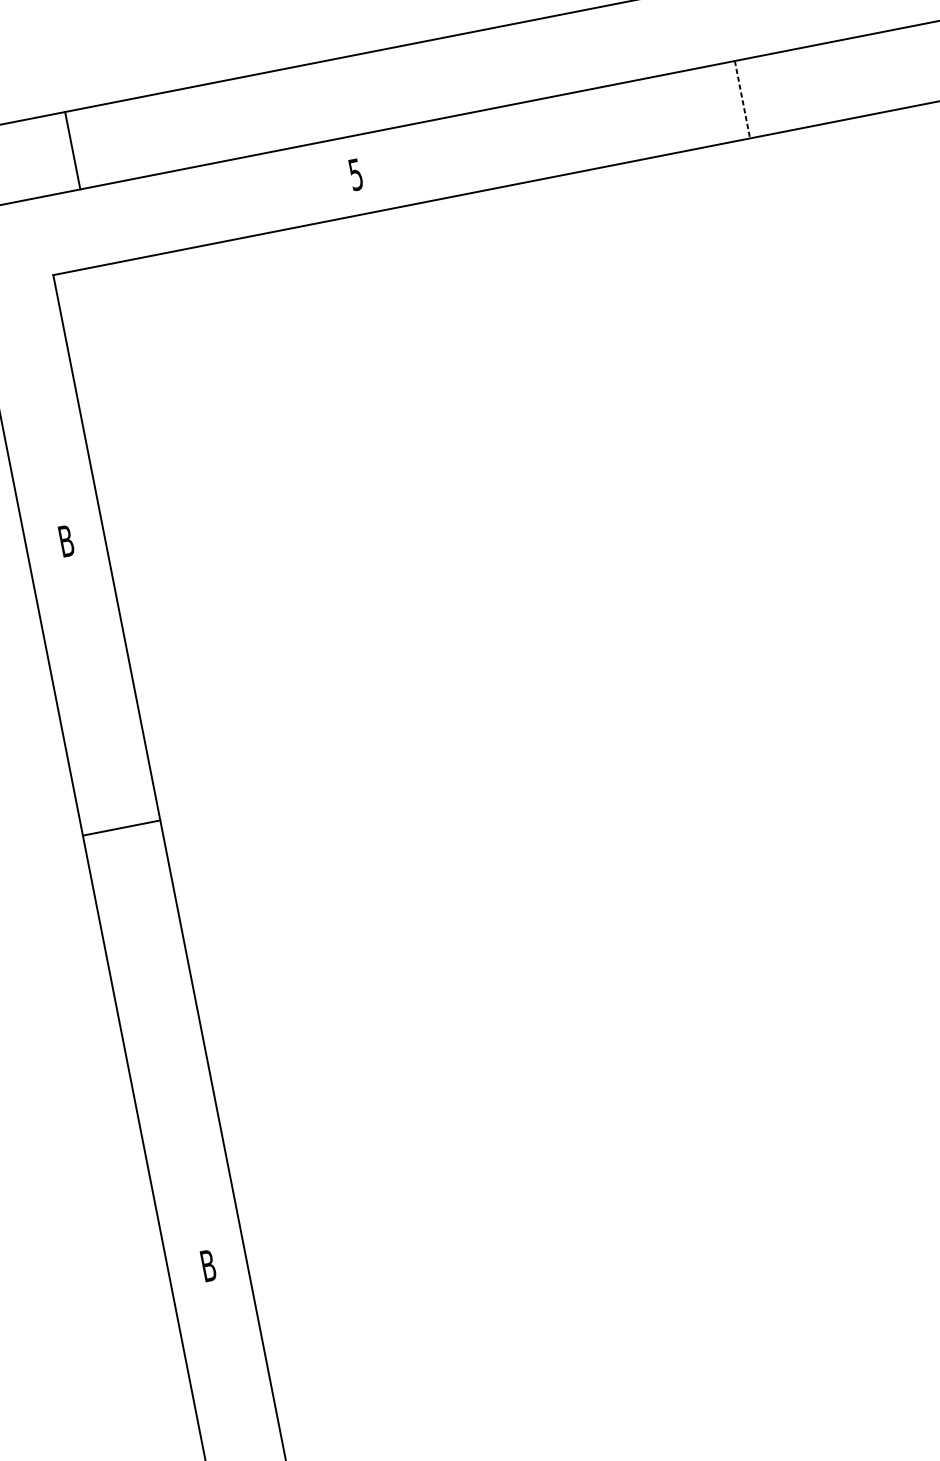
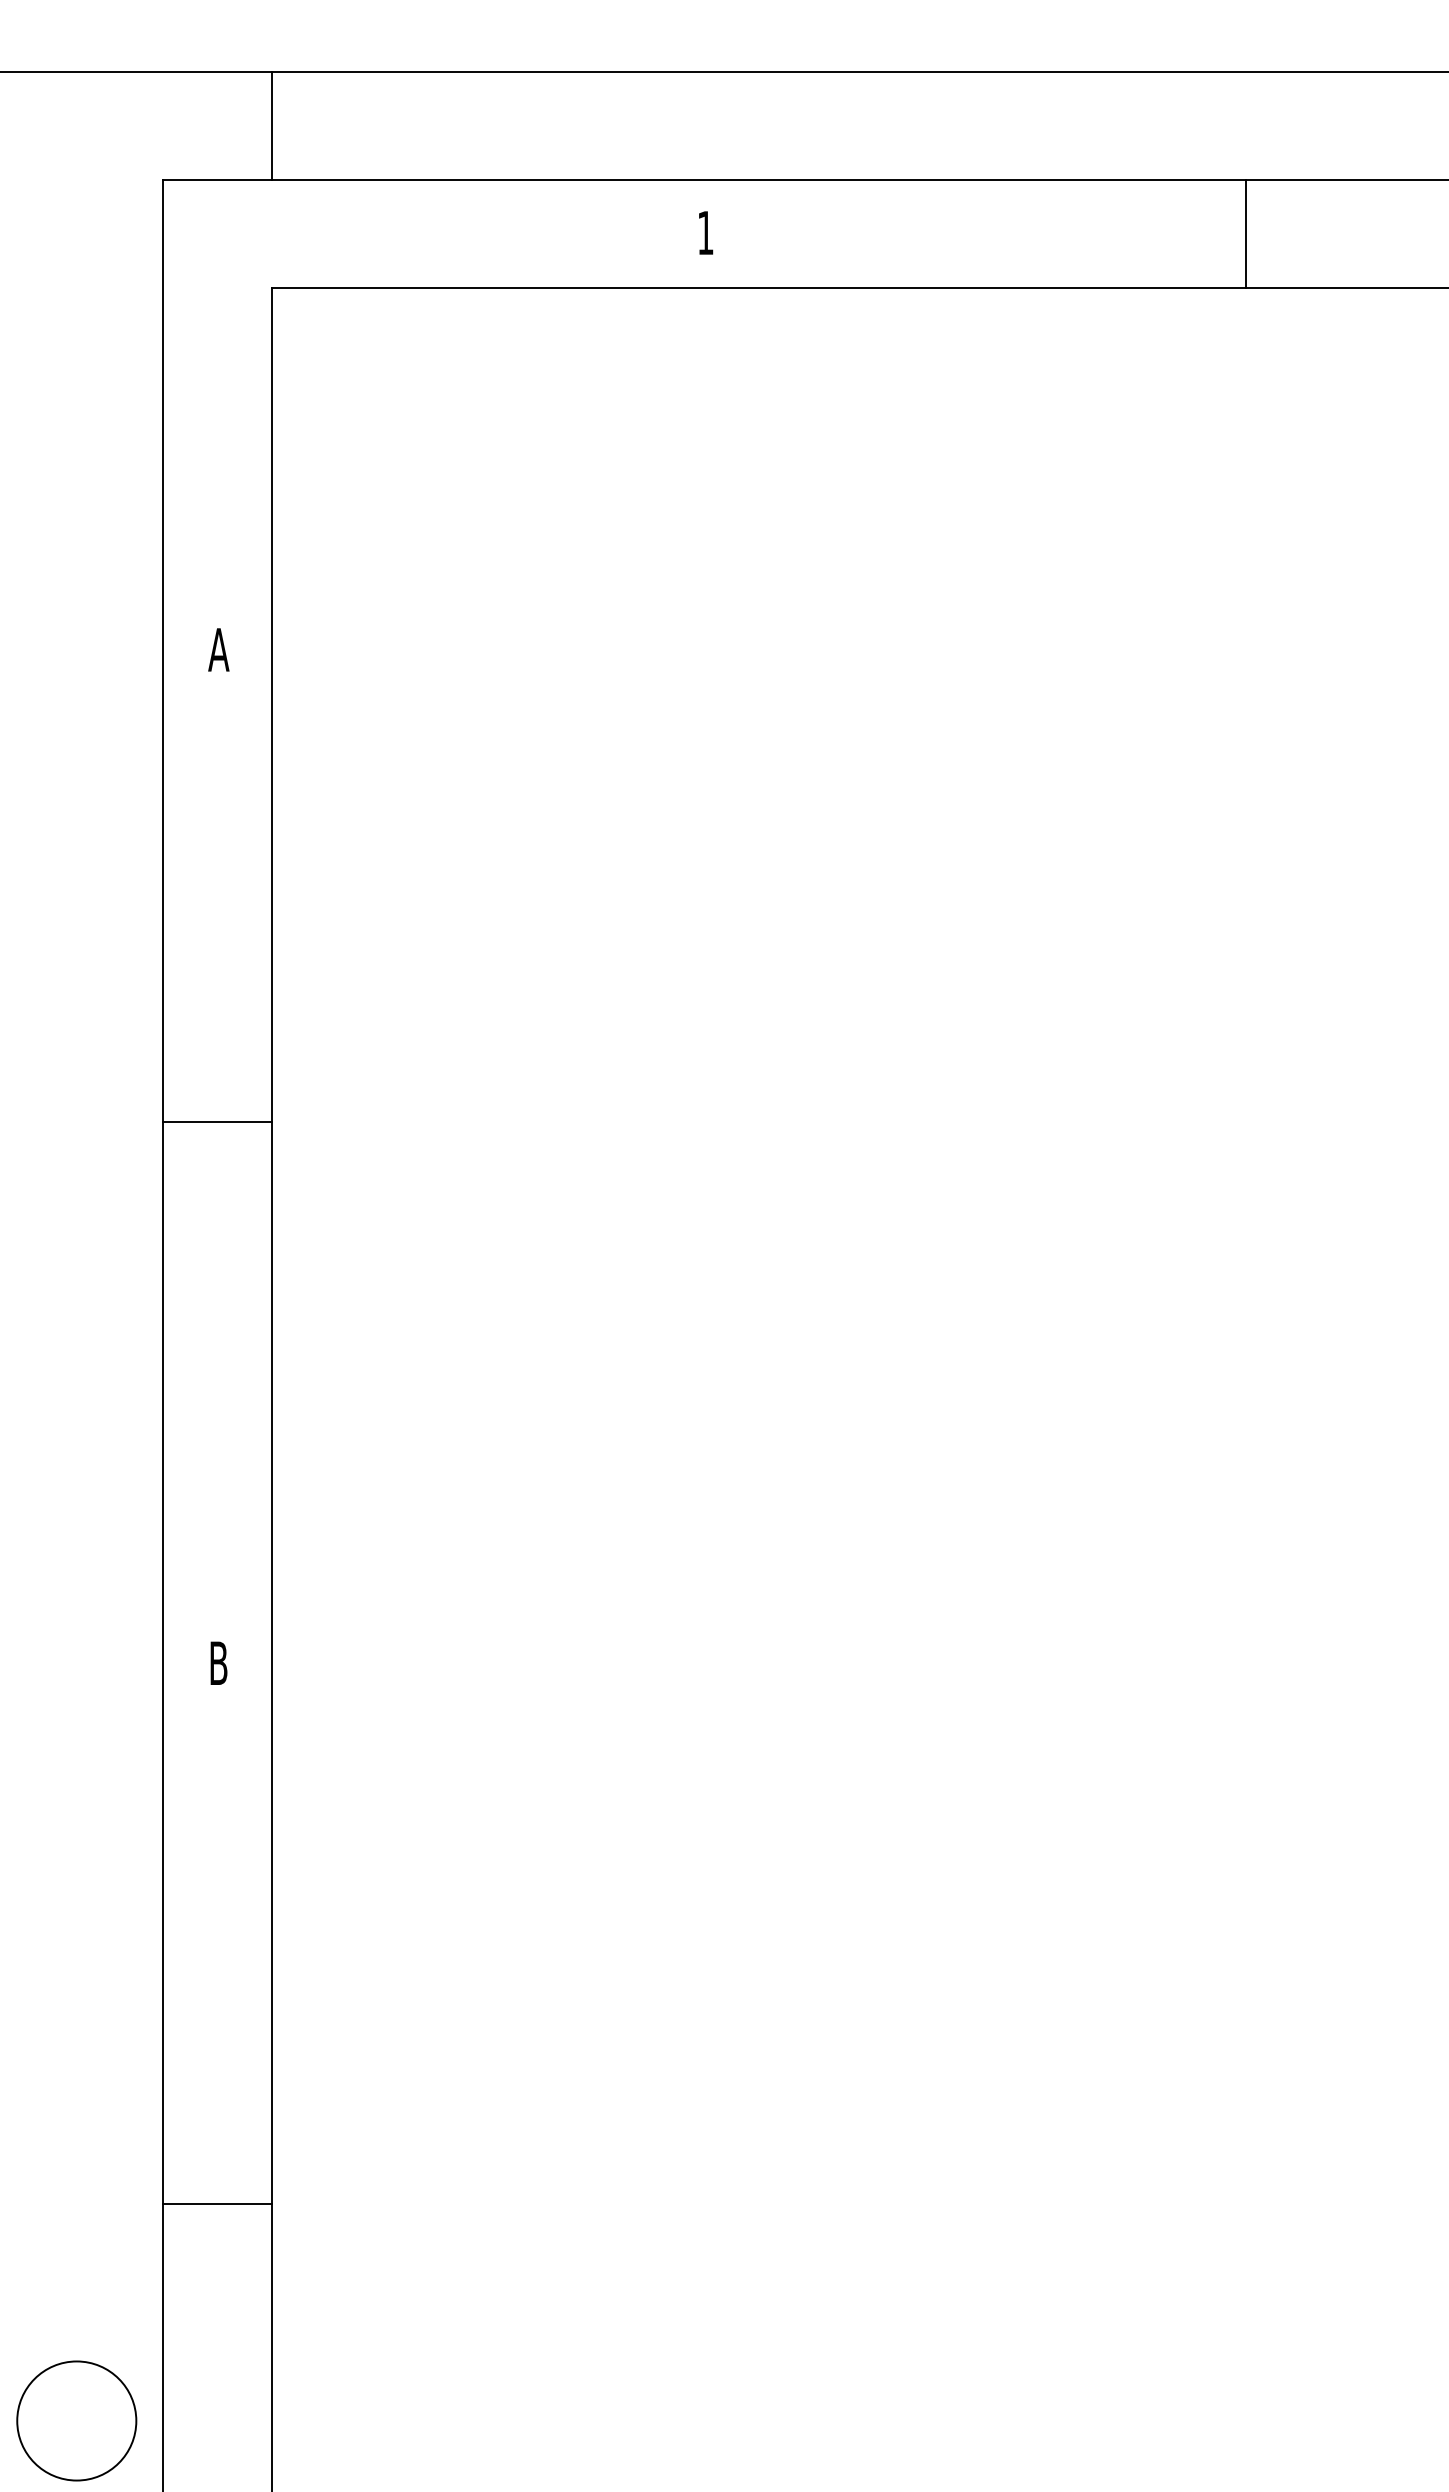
line: (742, 99) -> (1246, 234), dashed -> solid
line: (72, 150) -> (271, 125), moved
text: (355, 175) -> (705, 233), 5 -> 1
text: (66, 540) -> (218, 649), B -> A
line: (121, 827) -> (217, 1121), moved

